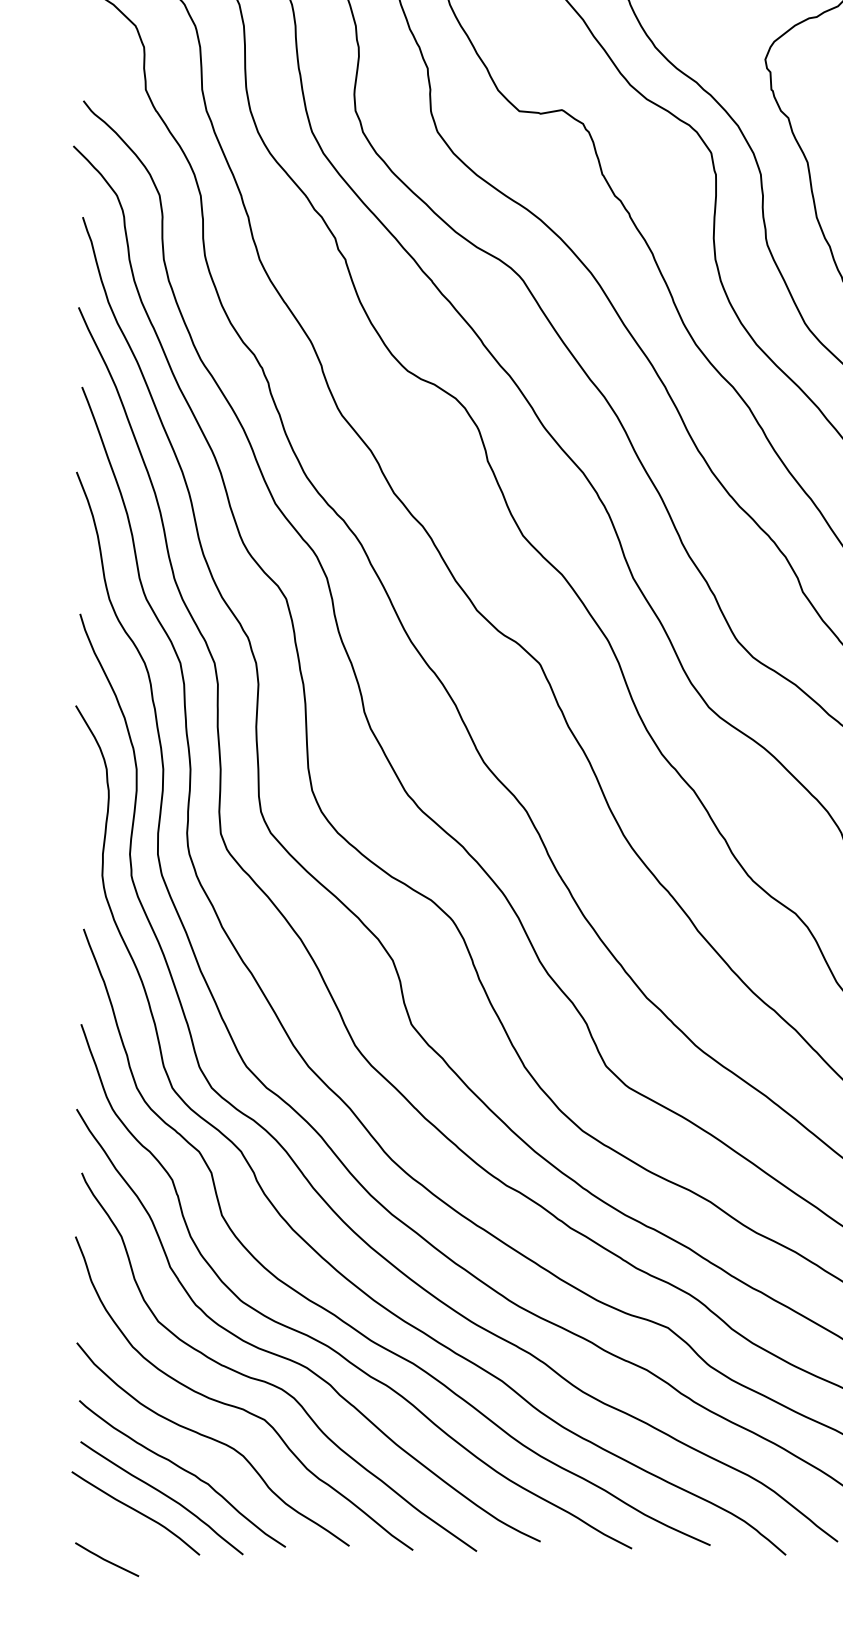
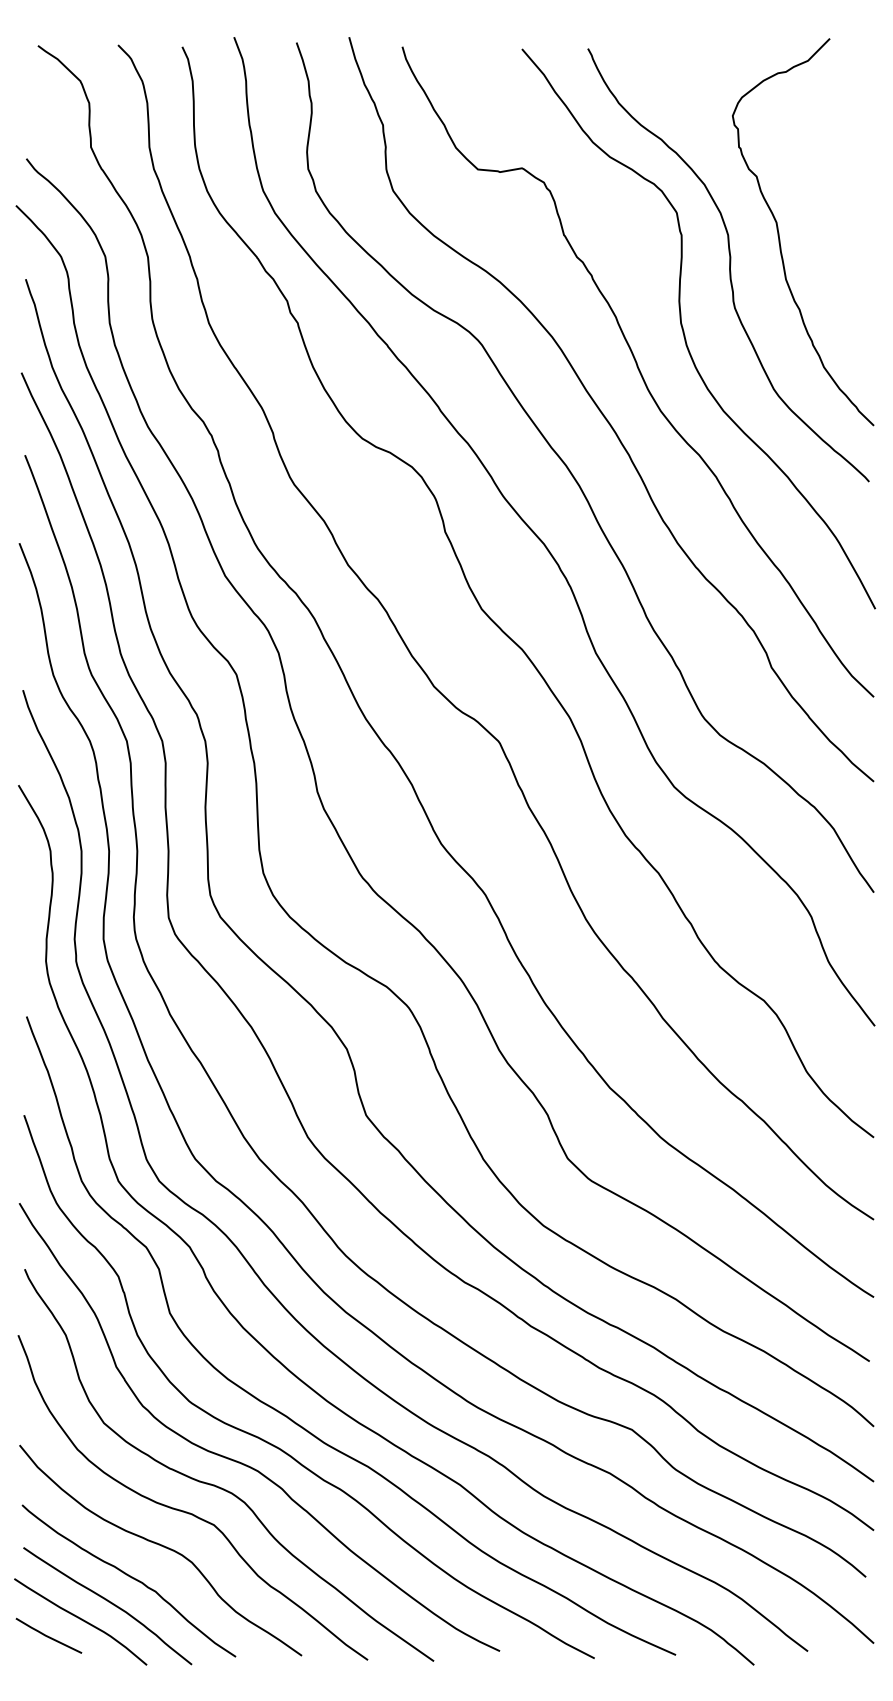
line: (105, 1559) -> (47, 1635), moved

